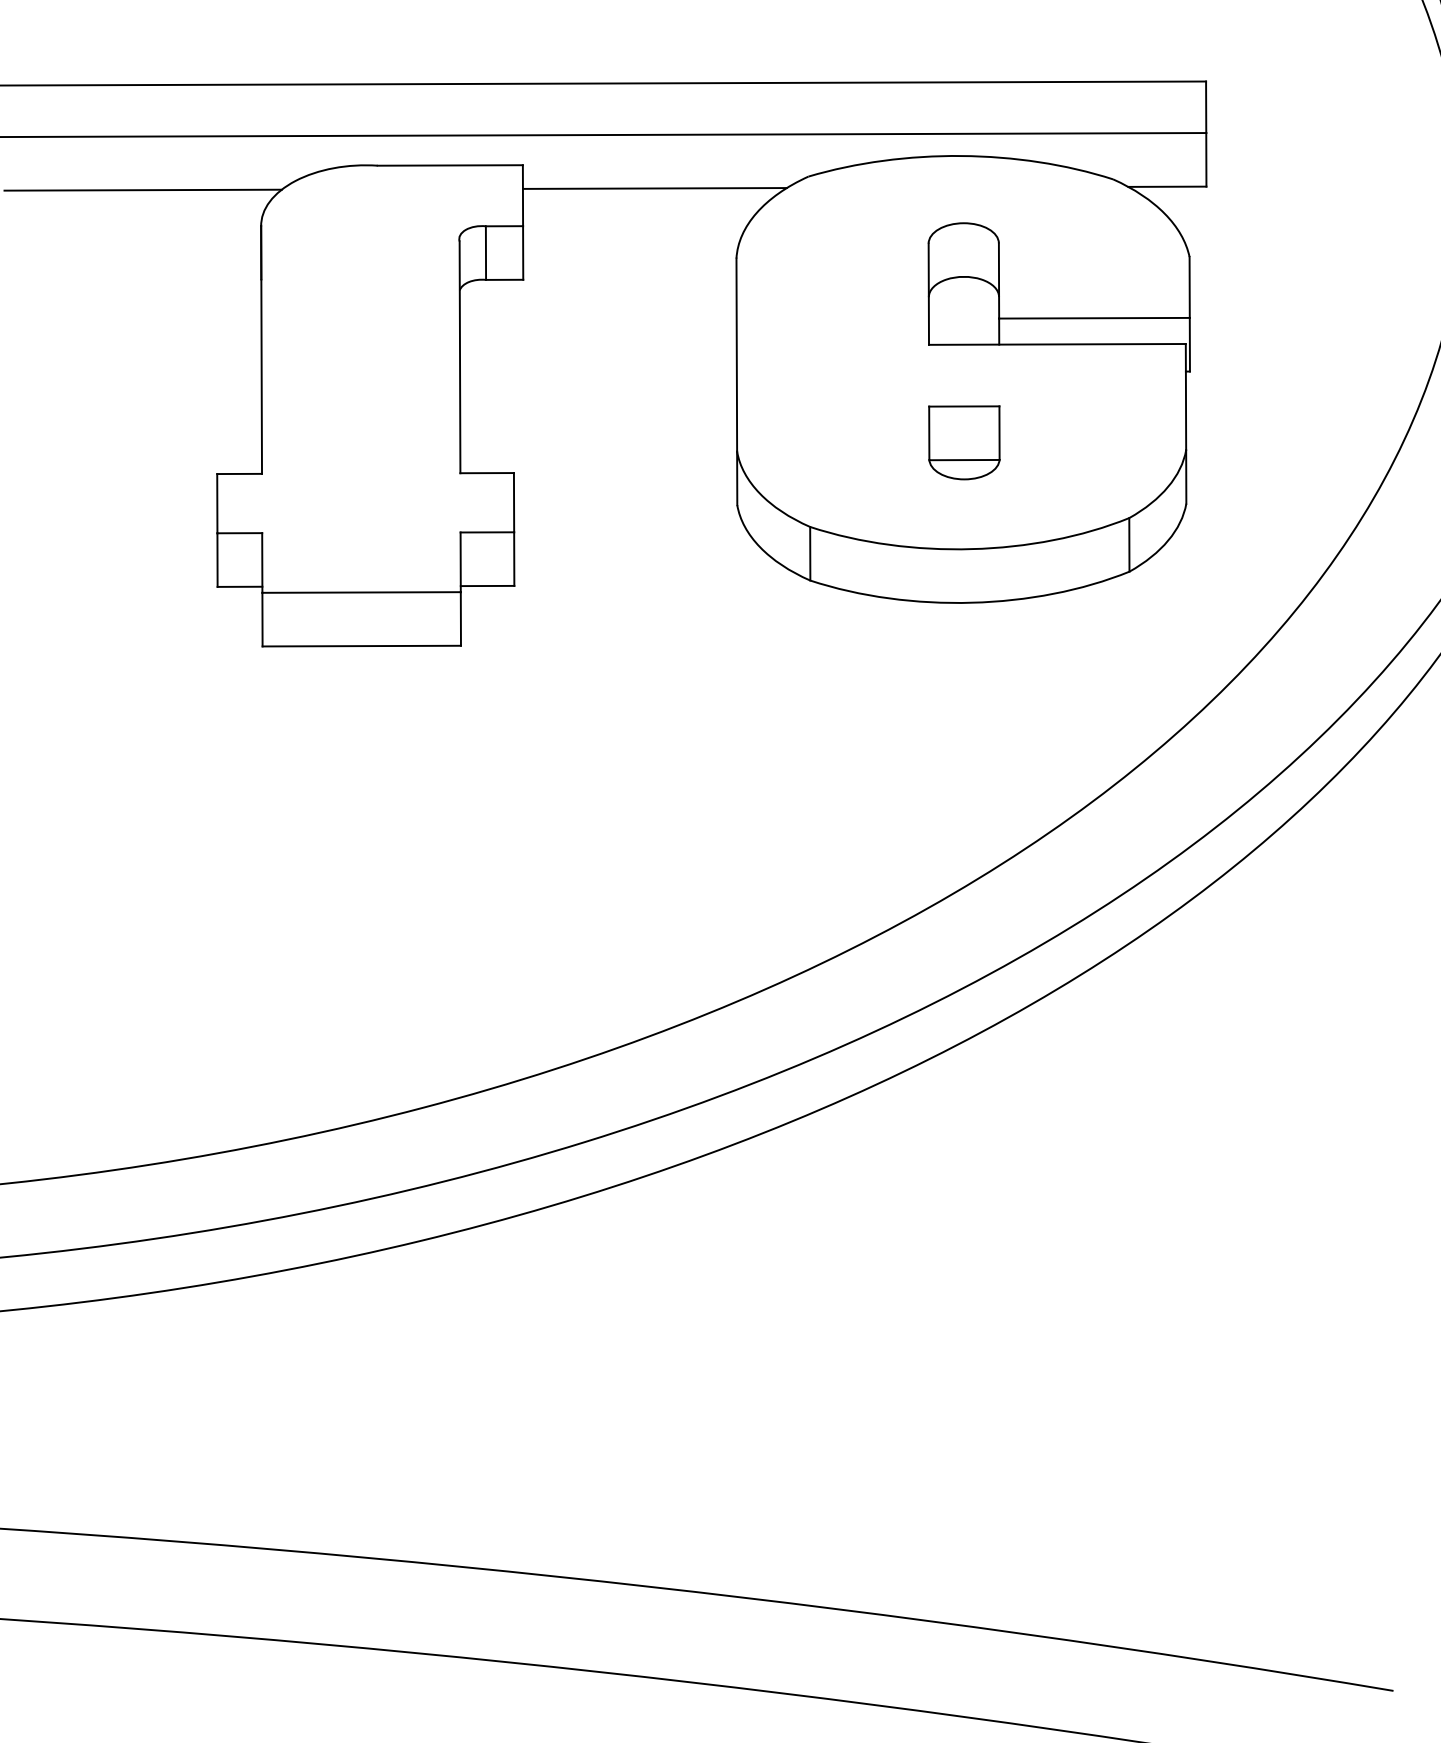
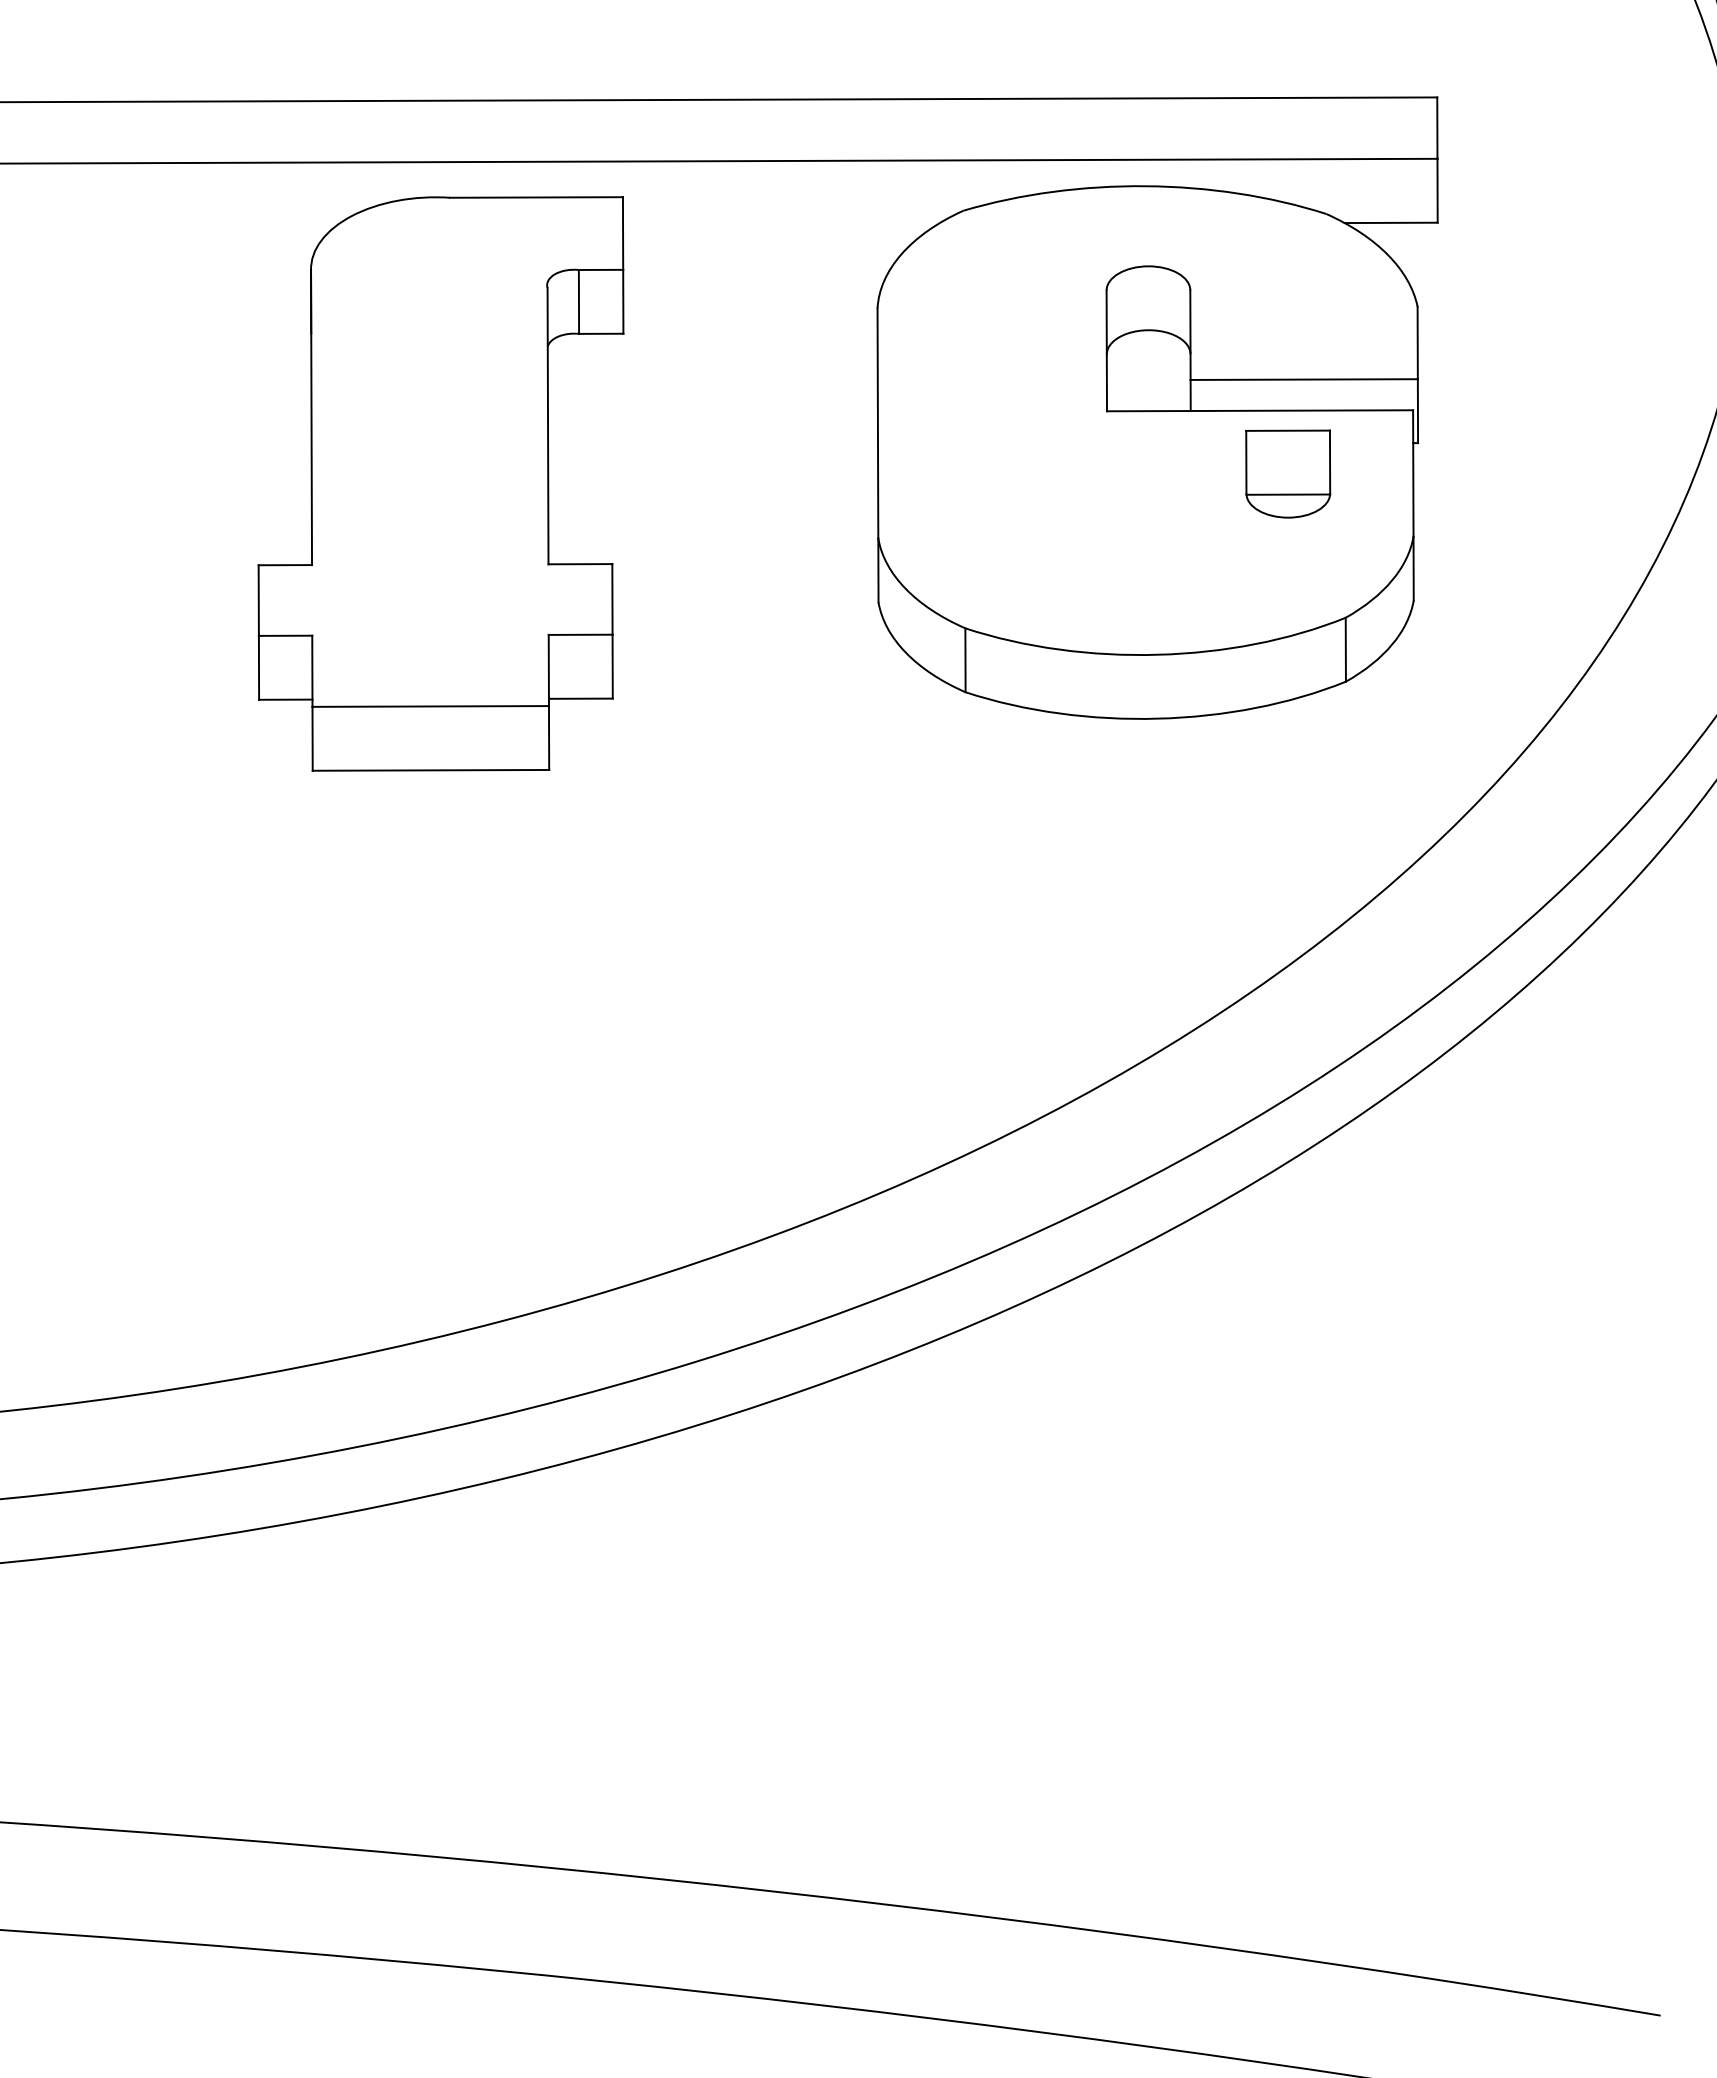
line: (655, 188) -> (780, 224), removed
line: (143, 189) -> (170, 226), removed
part: (964, 442) -> (1288, 473), moved

